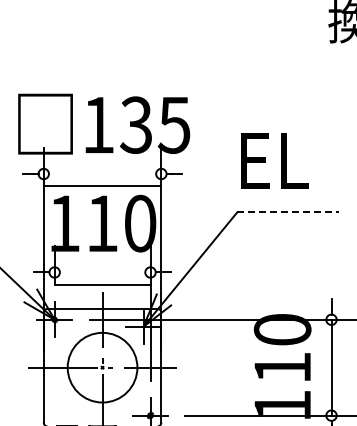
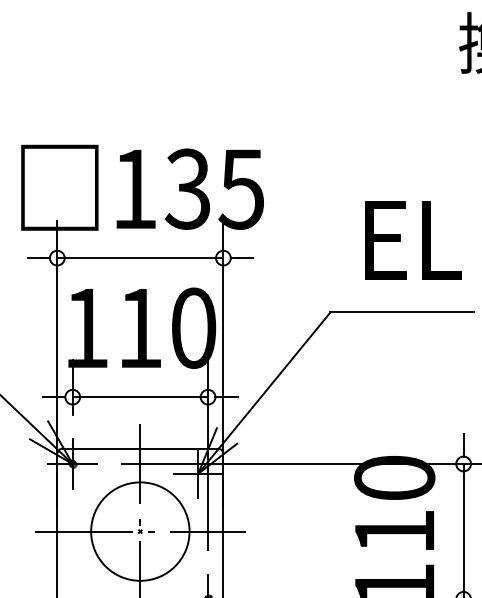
text: (274, 160) -> (412, 239), moved
line: (102, 186) -> (140, 258), moved
line: (288, 212) -> (402, 312), dashed -> solid
line: (102, 285) -> (140, 397), moved

